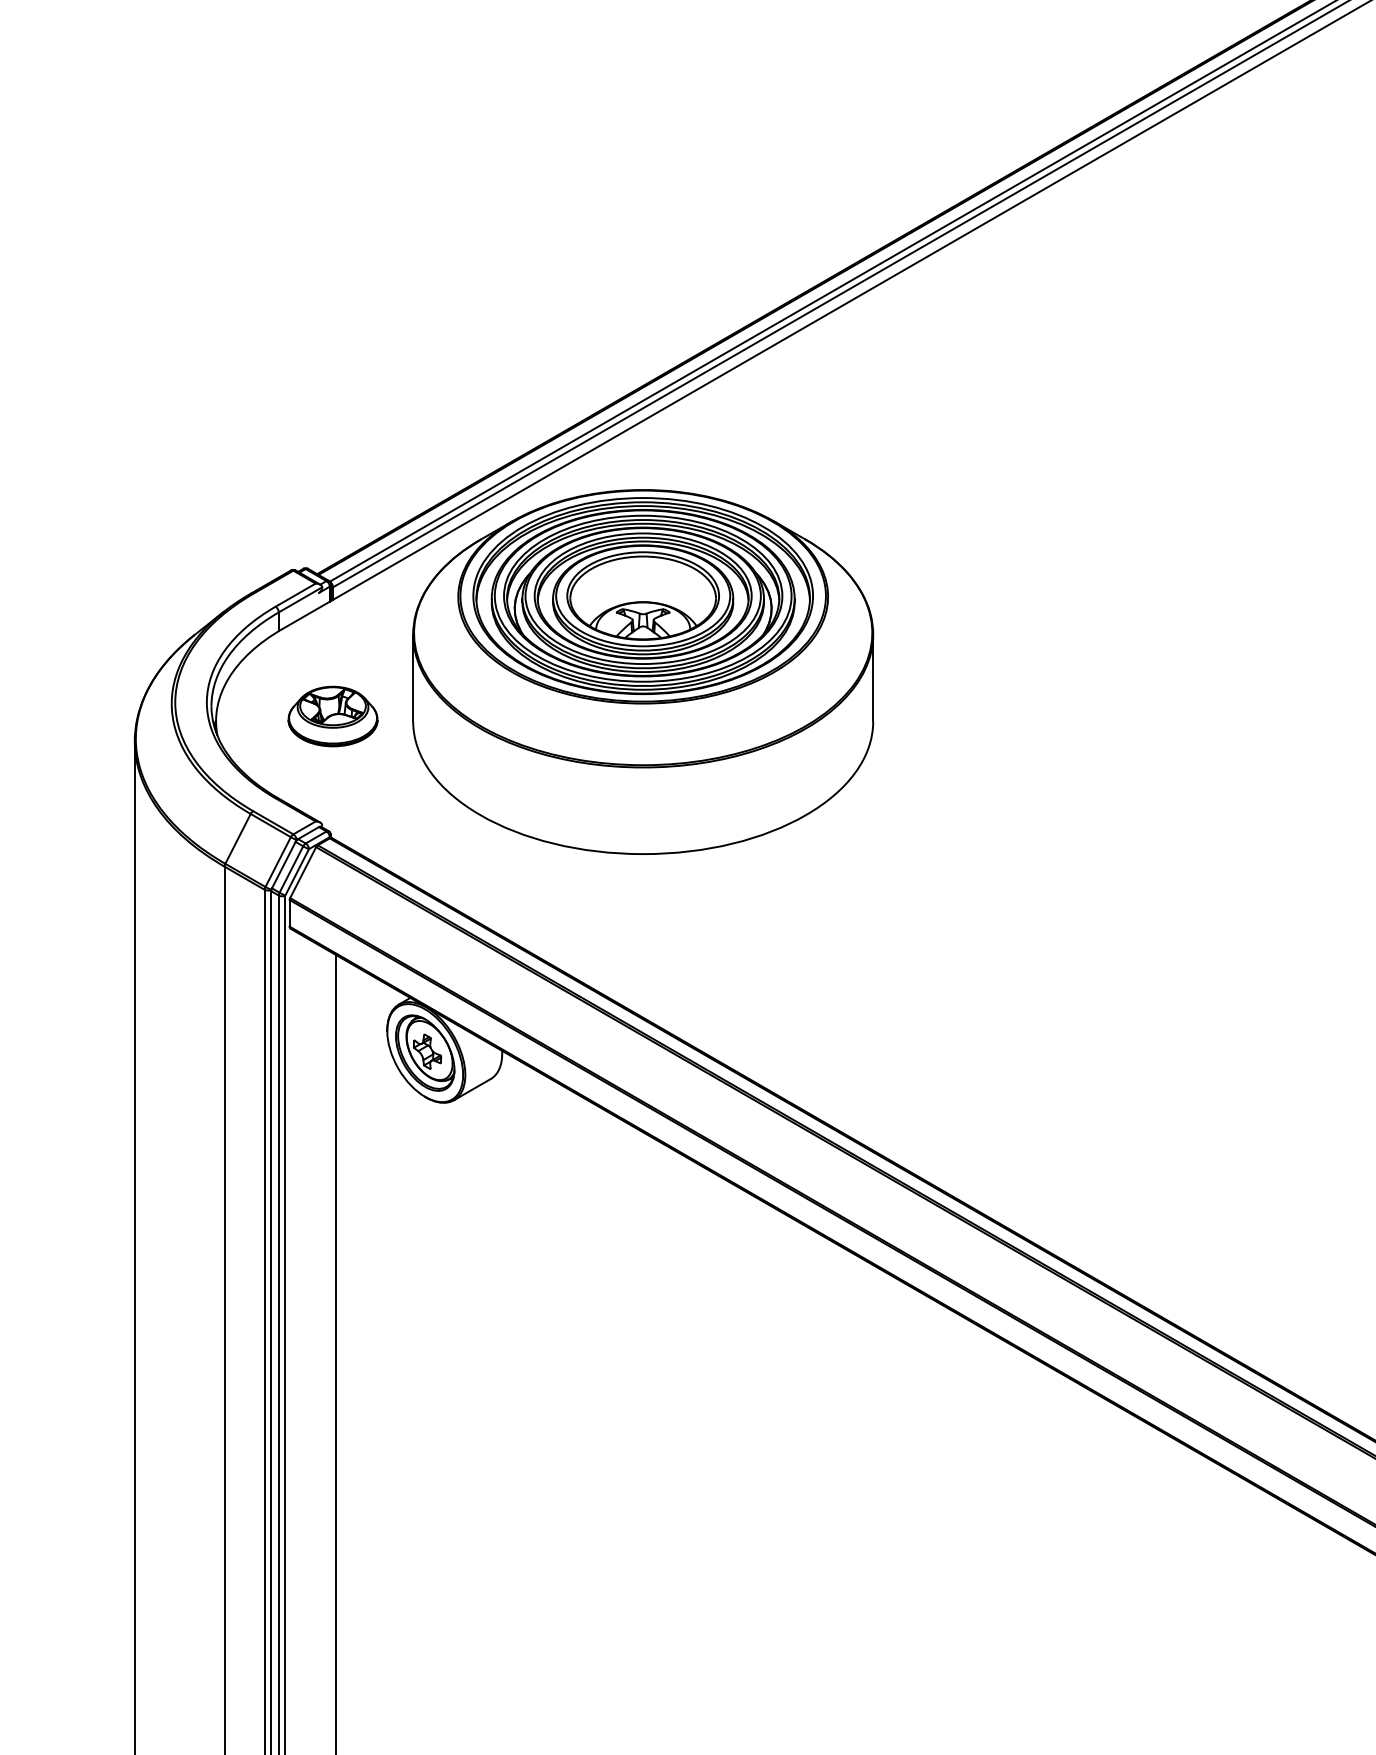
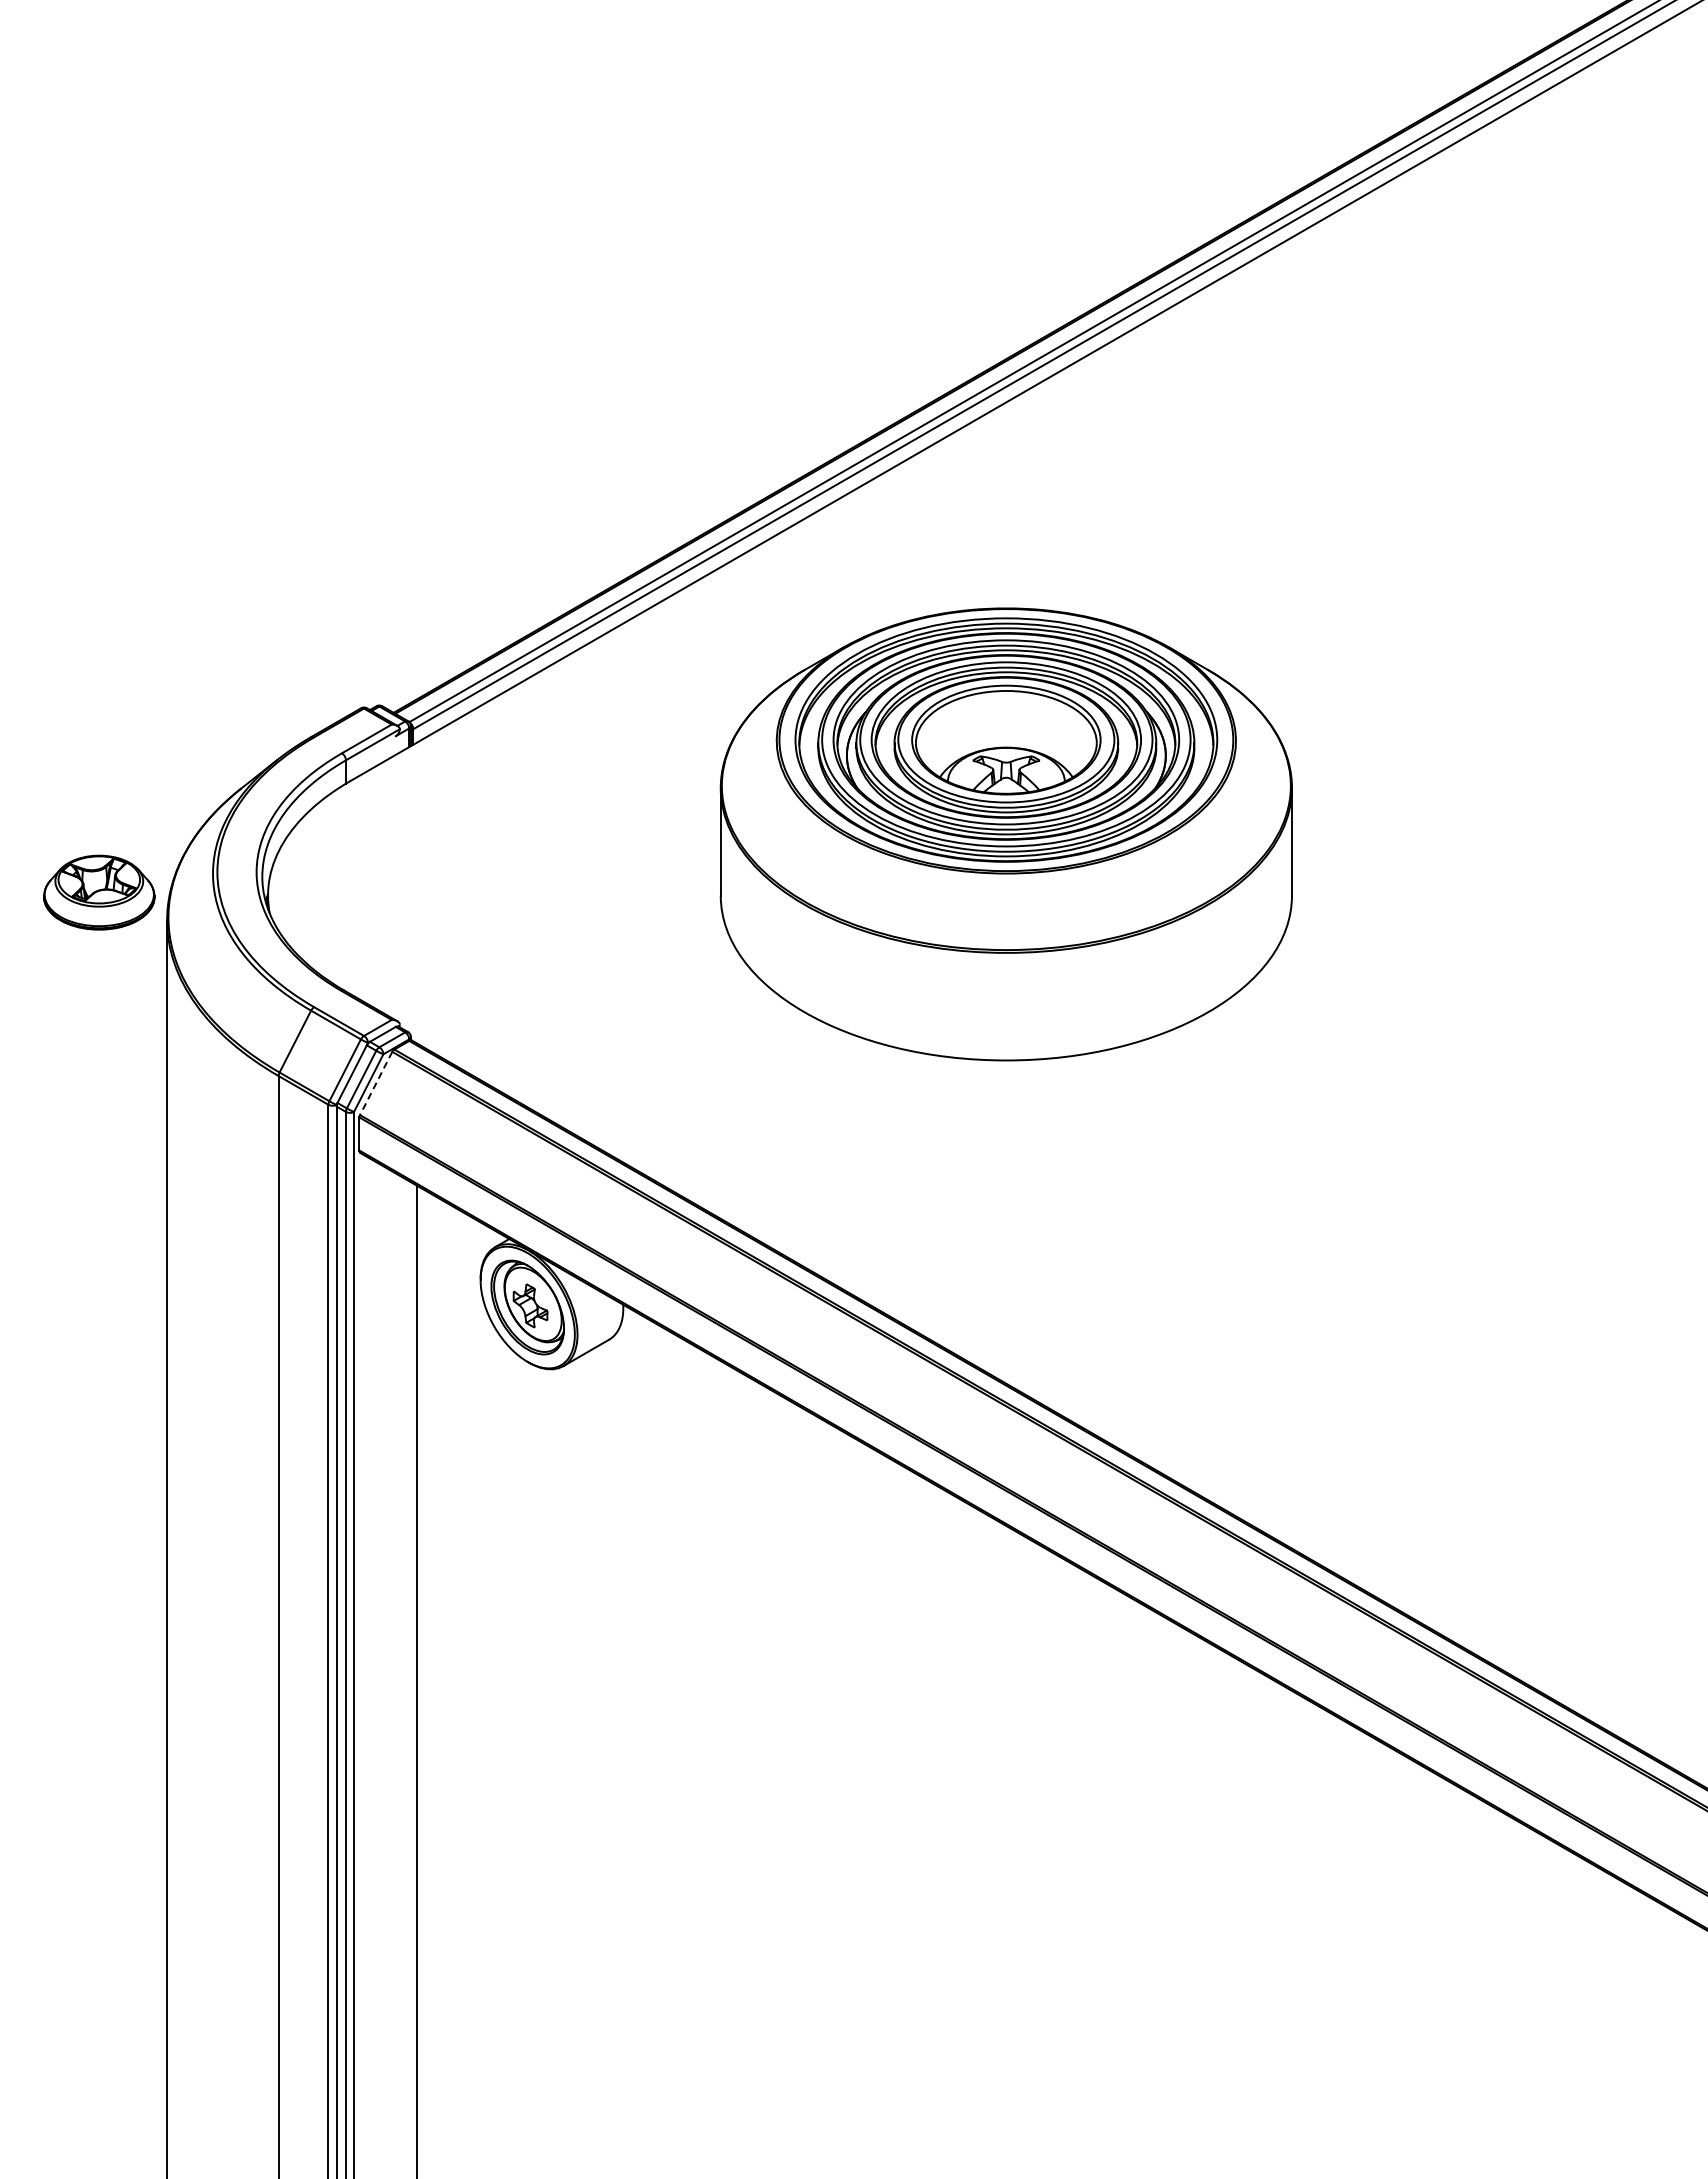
part: (642, 672) -> (1005, 834), moved
part: (333, 716) -> (99, 892), moved
line: (302, 872) -> (375, 1083), solid -> dashed

